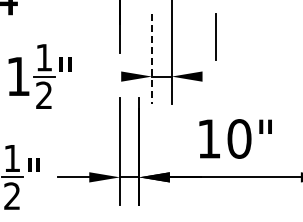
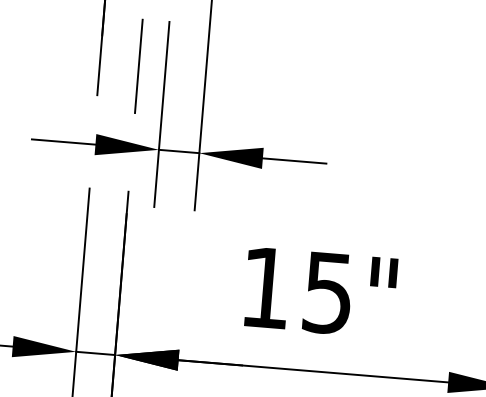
line: (215, 36) -> (137, 65), moved
line: (152, 59) -> (162, 114), dashed -> solid
line: (105, 76) -> (63, 141), added
line: (217, 76) -> (293, 160), added
text: (239, 138) -> (328, 292), 10" -> 15"

